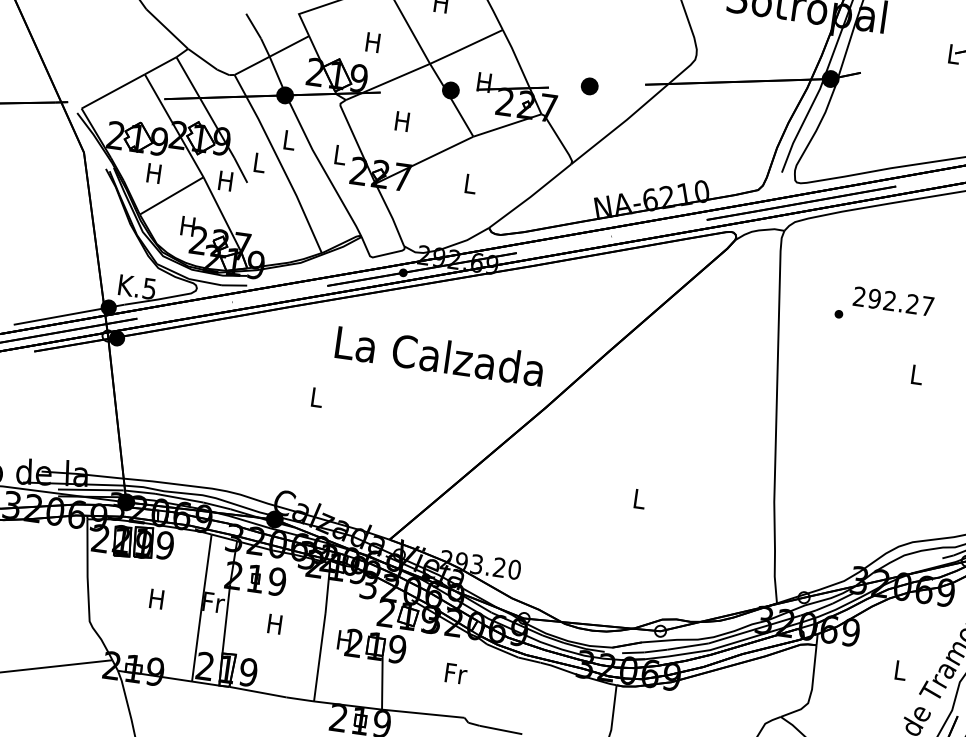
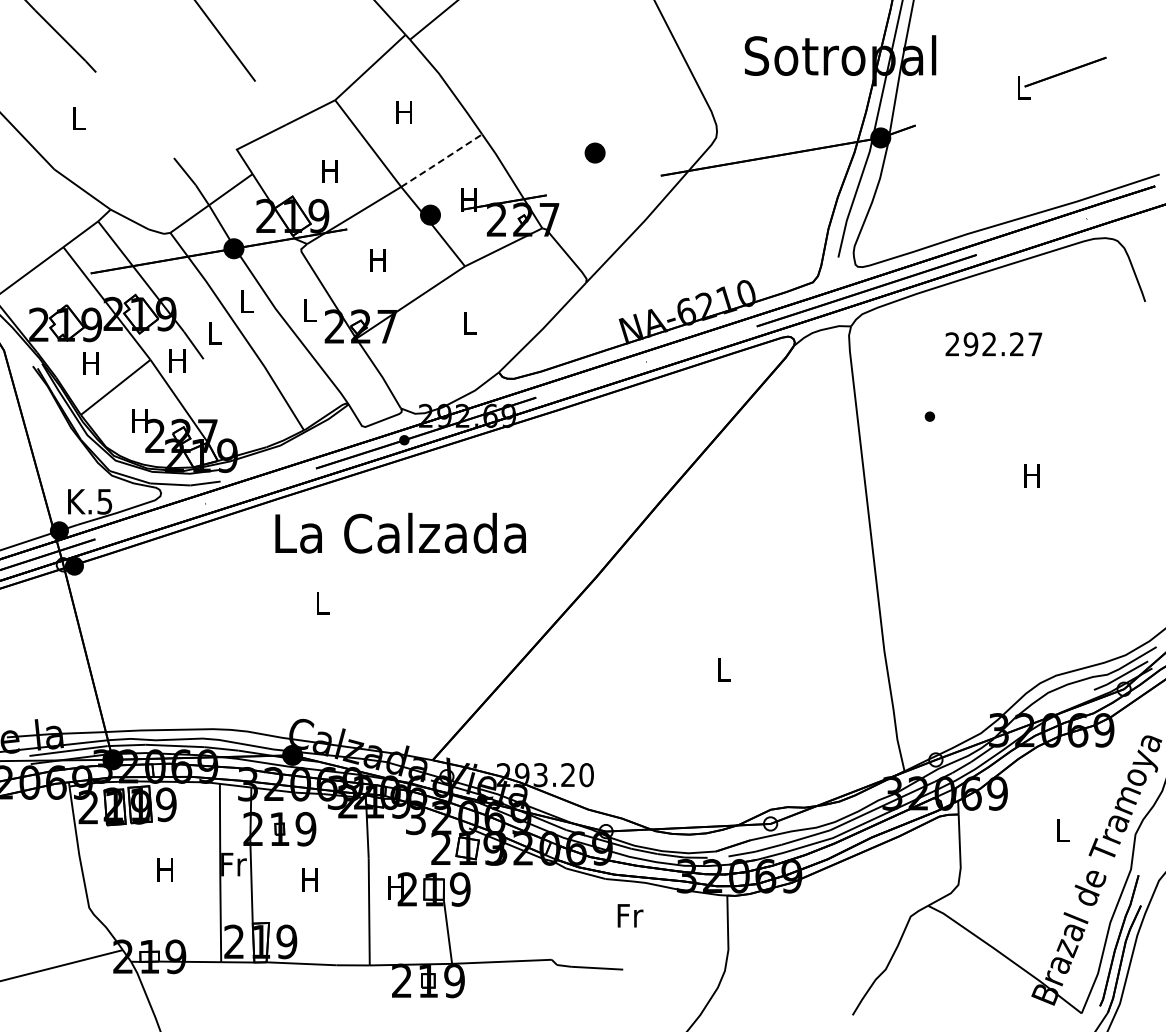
line: (466, 46) -> (441, 160), solid -> dashed
part: (589, 85) -> (594, 152), moved
text: (893, 301) -> (993, 344), moved
text: (439, 355) -> (400, 532), moved
text: (915, 374) -> (1031, 475), L -> H
text: (456, 673) -> (630, 915), moved

